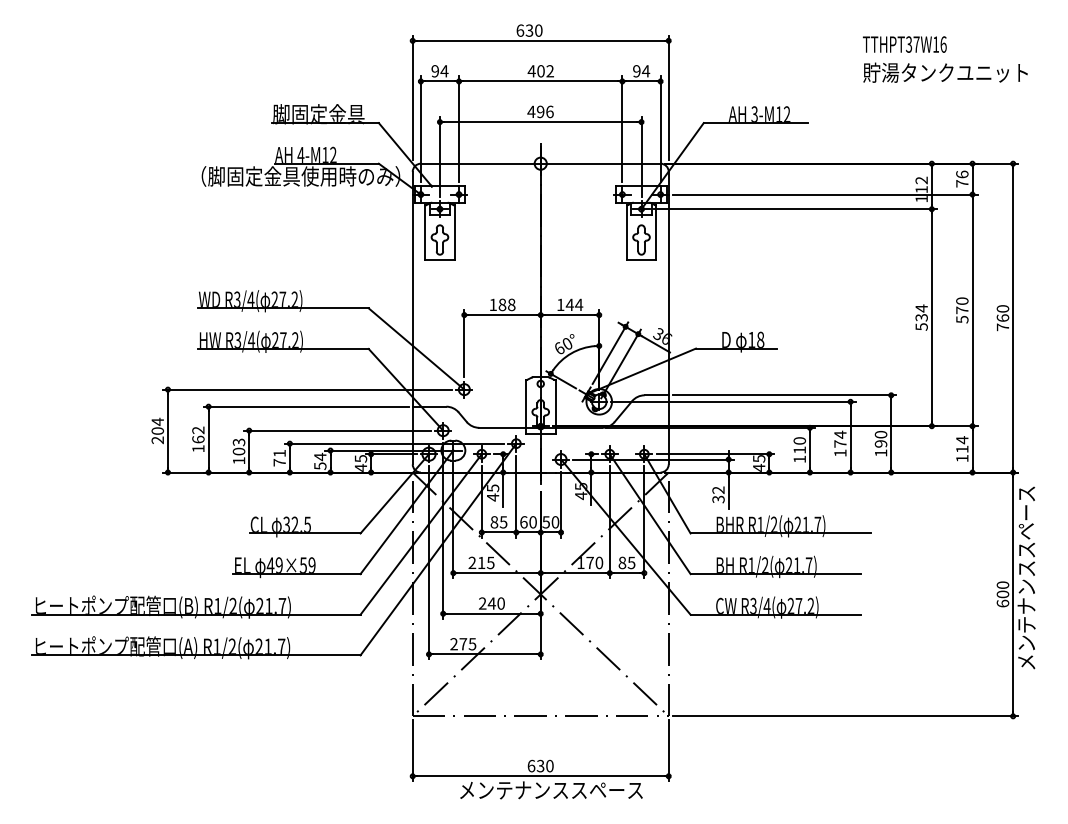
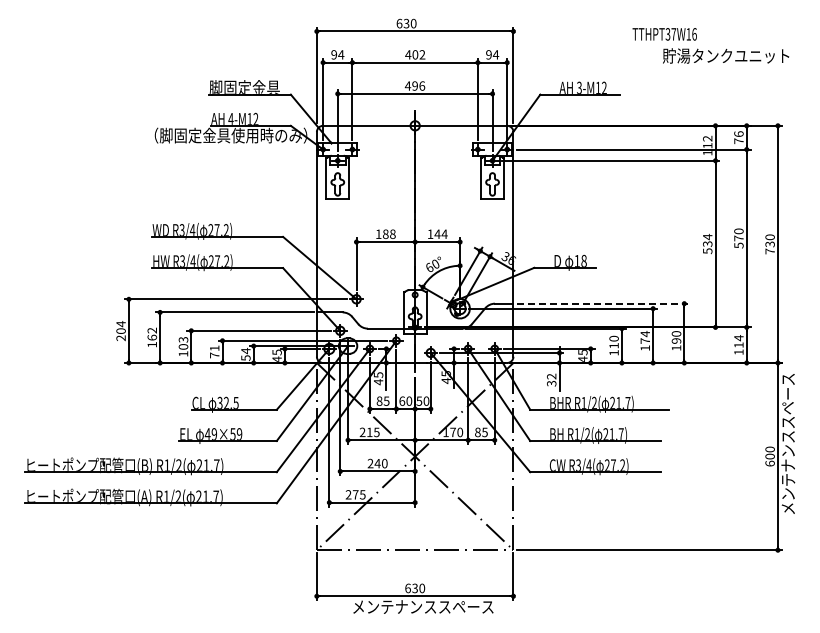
text: (904, 44) -> (664, 34), moved
text: (1002, 318) -> (769, 244), 760 -> 730
line: (784, 395) -> (602, 303), solid -> dashed

